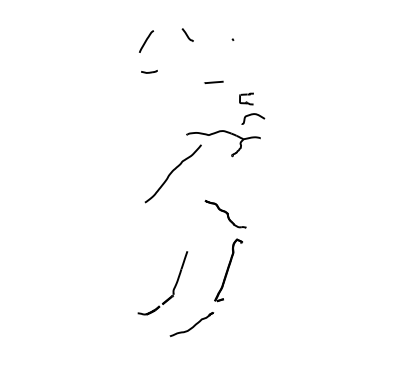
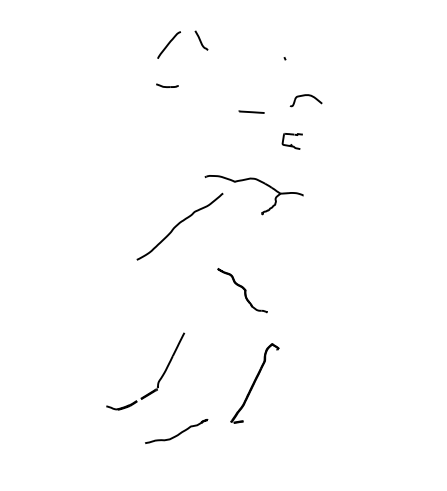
curve: (187, 34) -> (201, 39), moved
part: (253, 118) -> (307, 100), moved
part: (228, 270) -> (254, 383), moved

